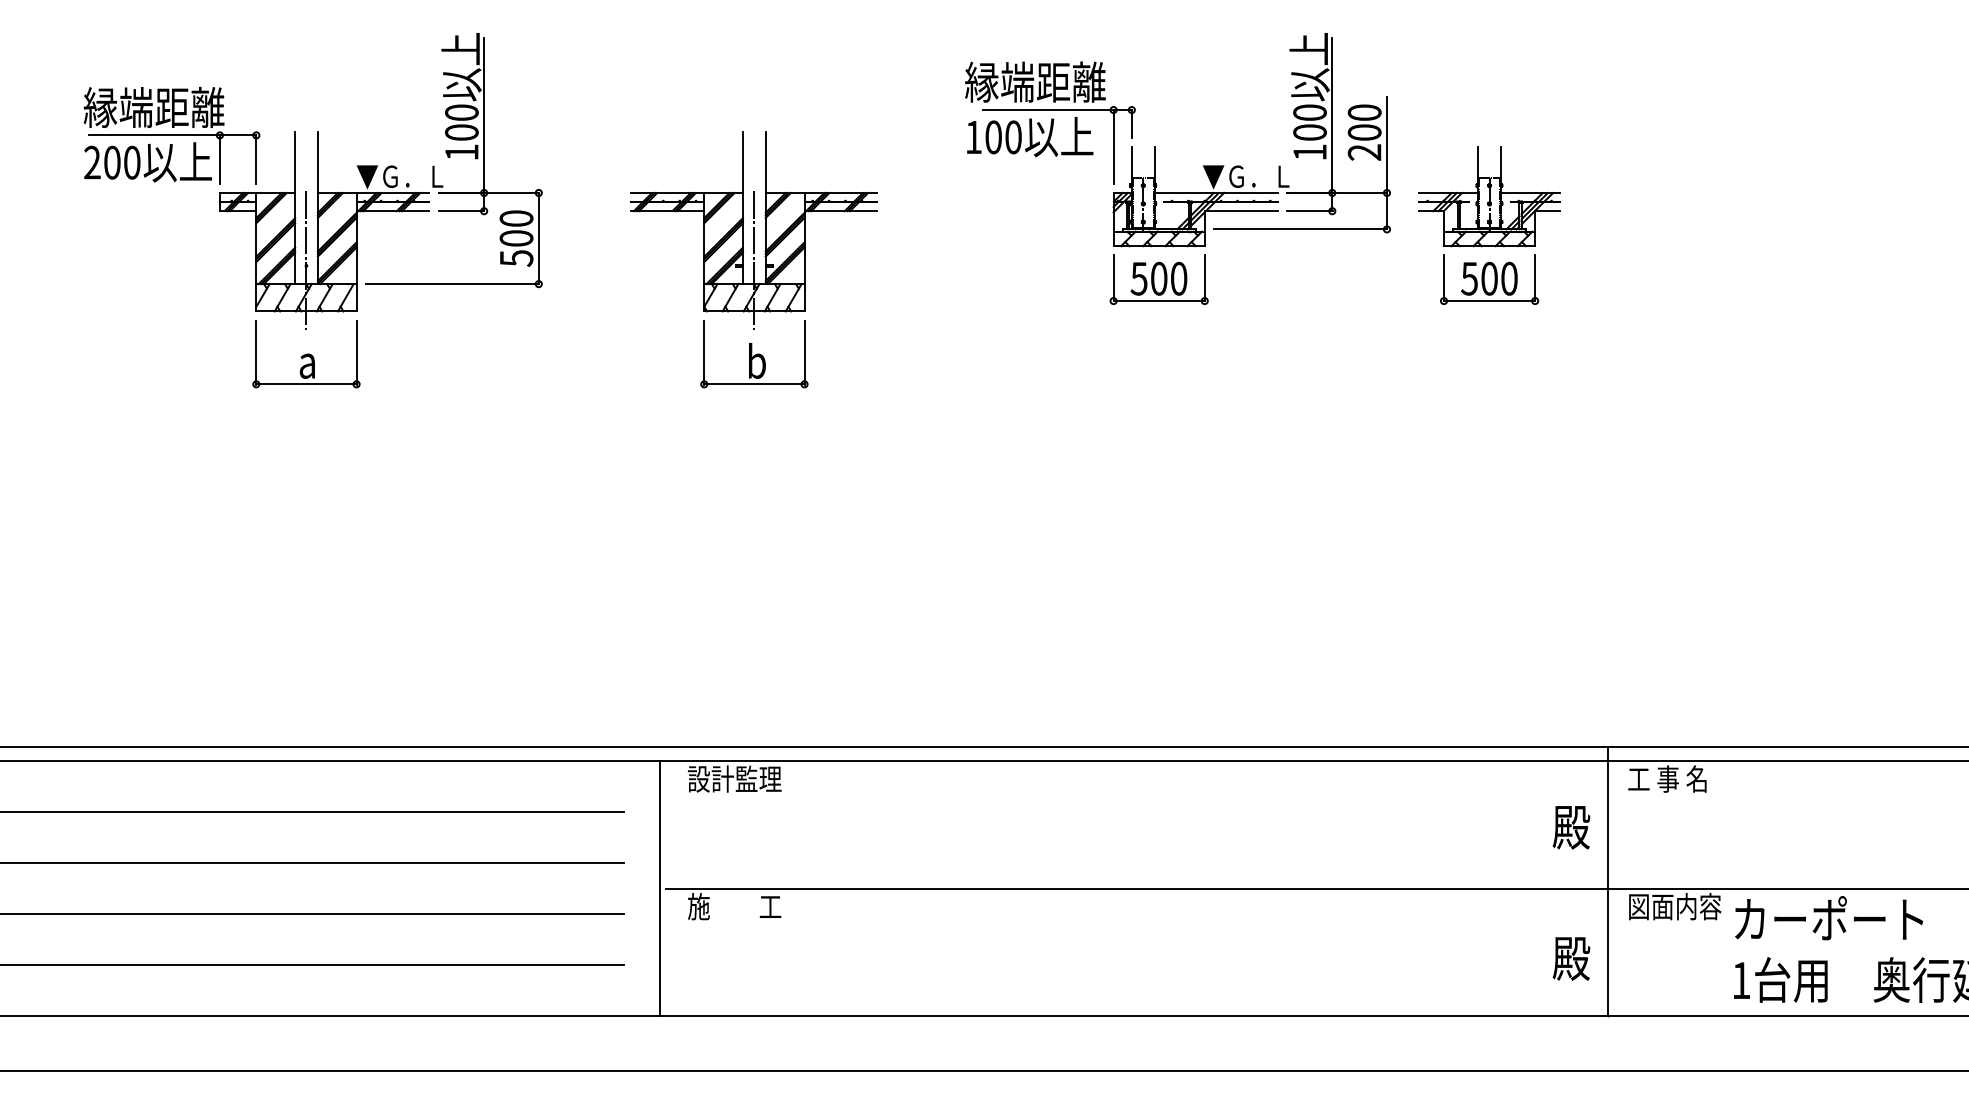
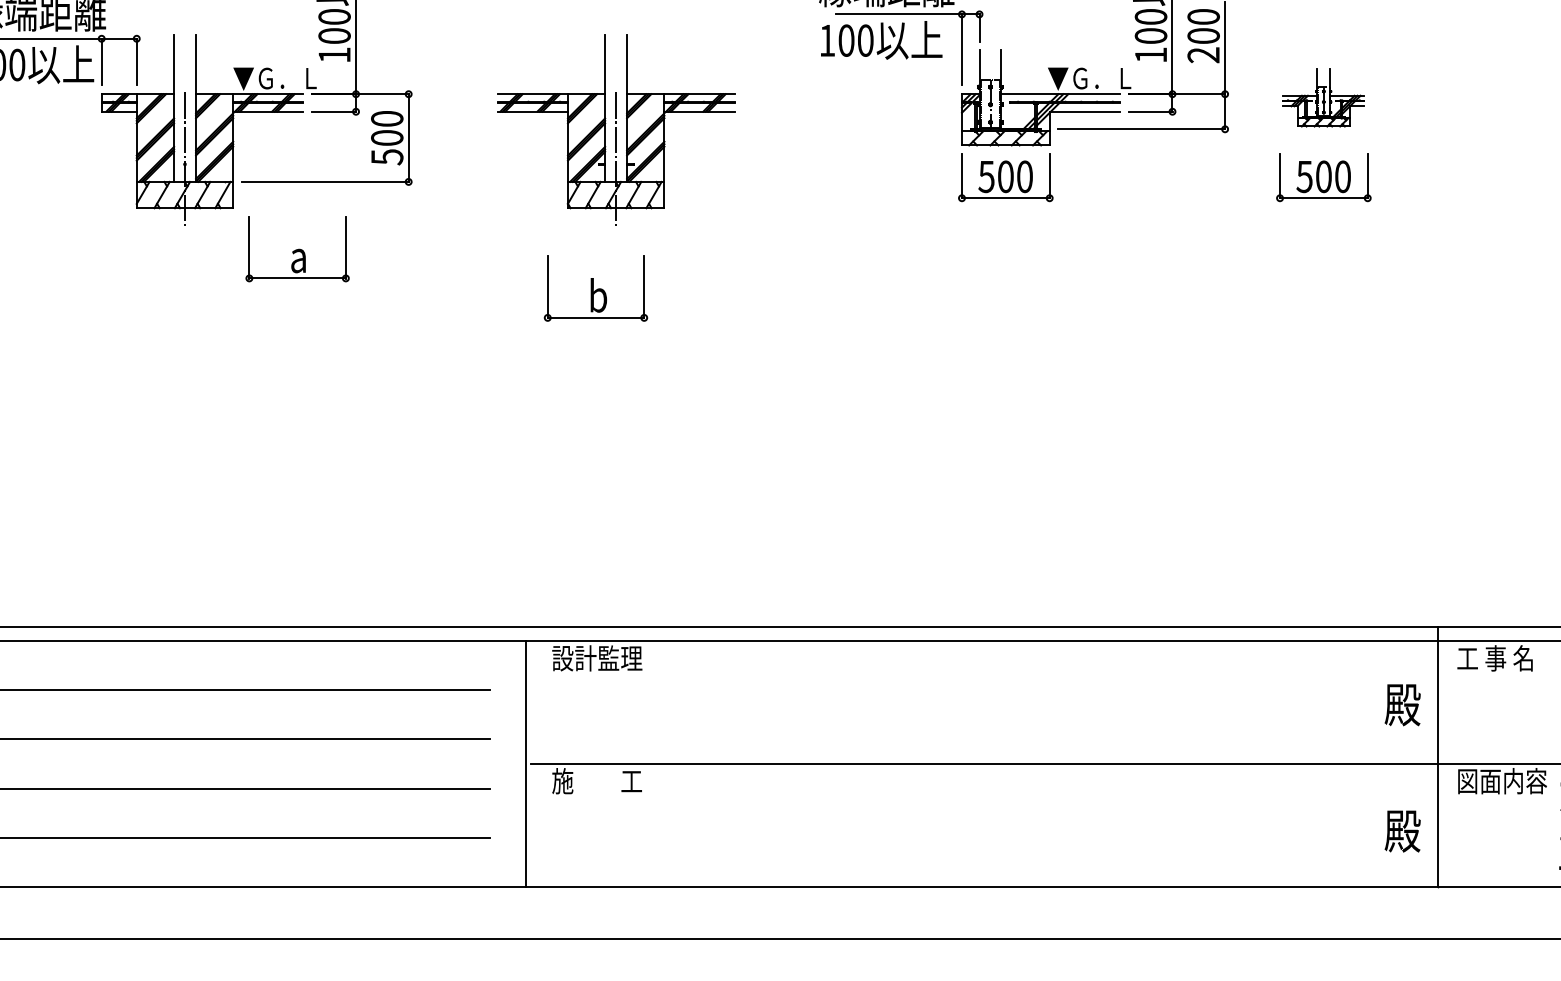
part: (1489, 196) -> (1323, 97), size x0.6
part: (306, 354) -> (297, 249), moved
part: (754, 354) -> (596, 289), moved

